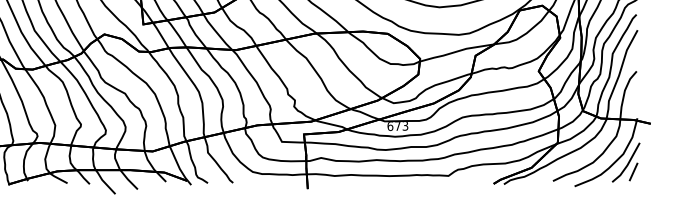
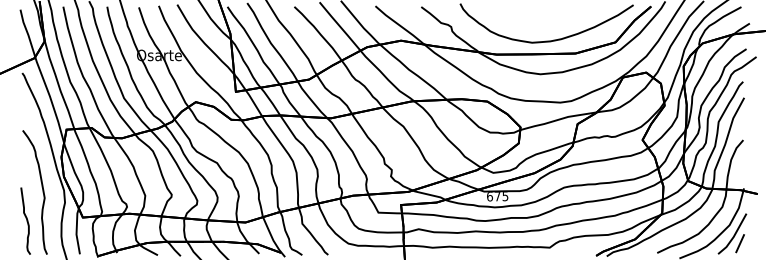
text: (405, 126) -> (505, 196), 673 -> 675

